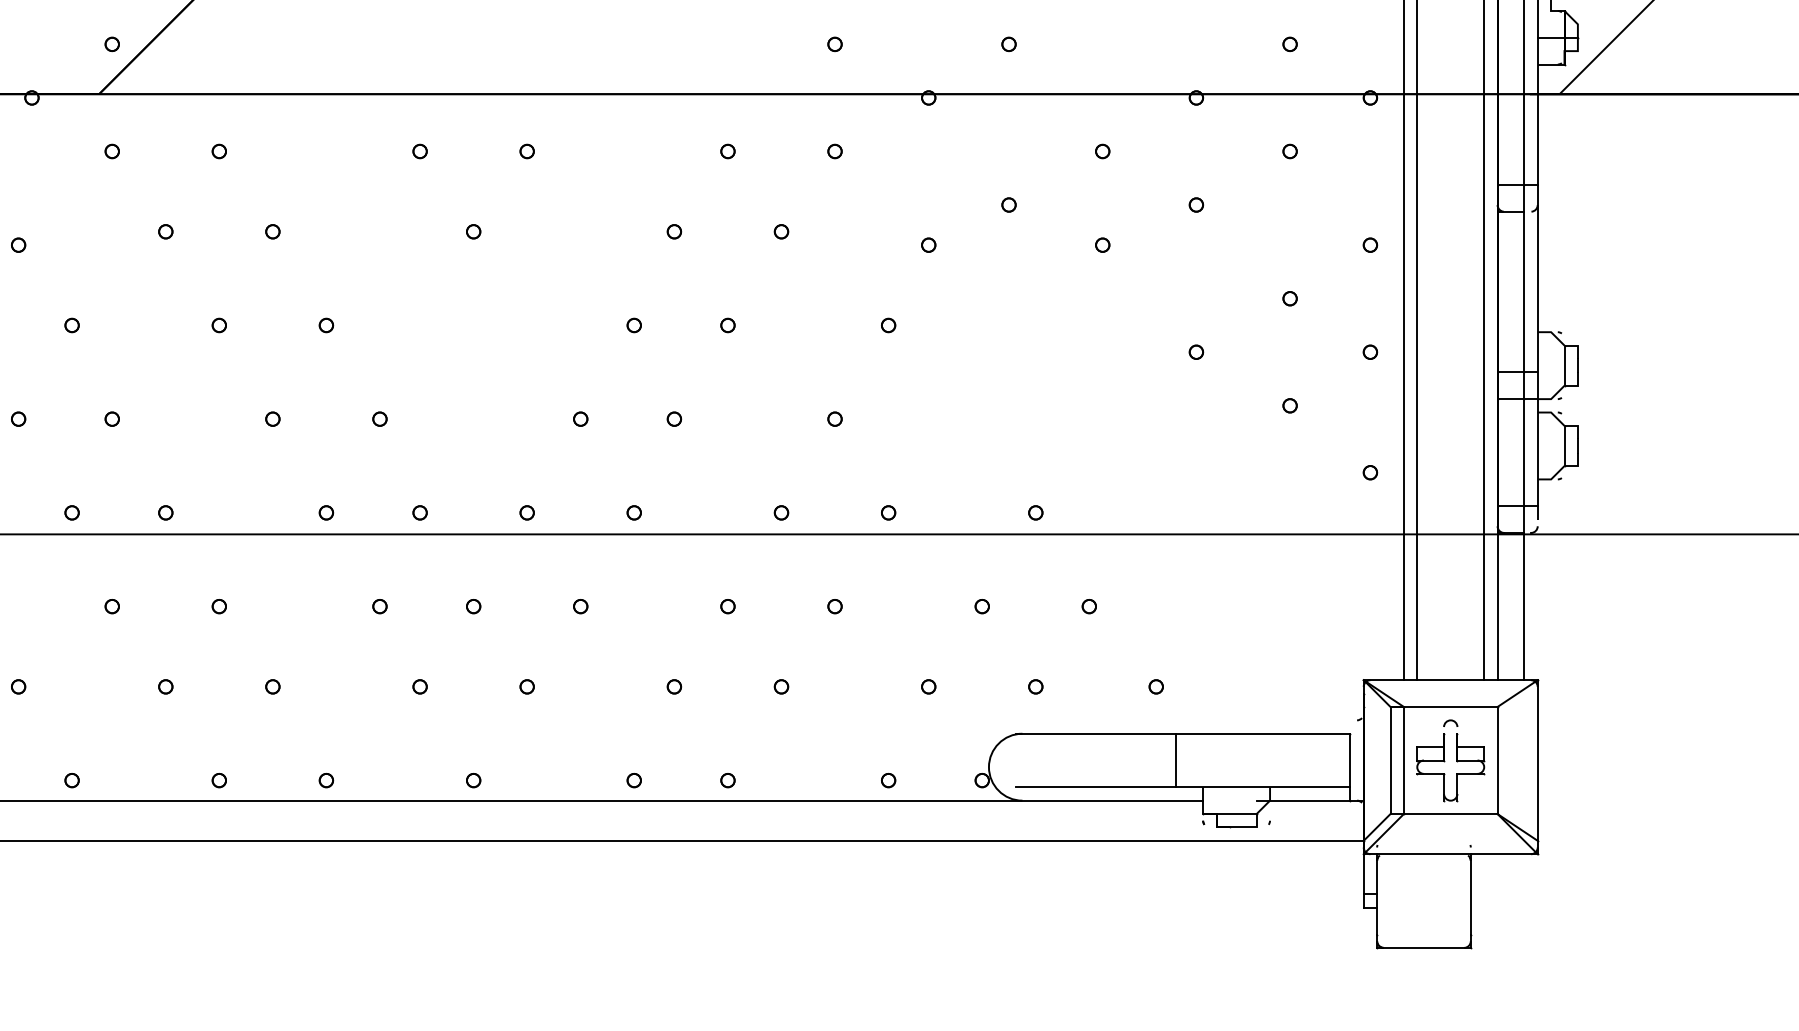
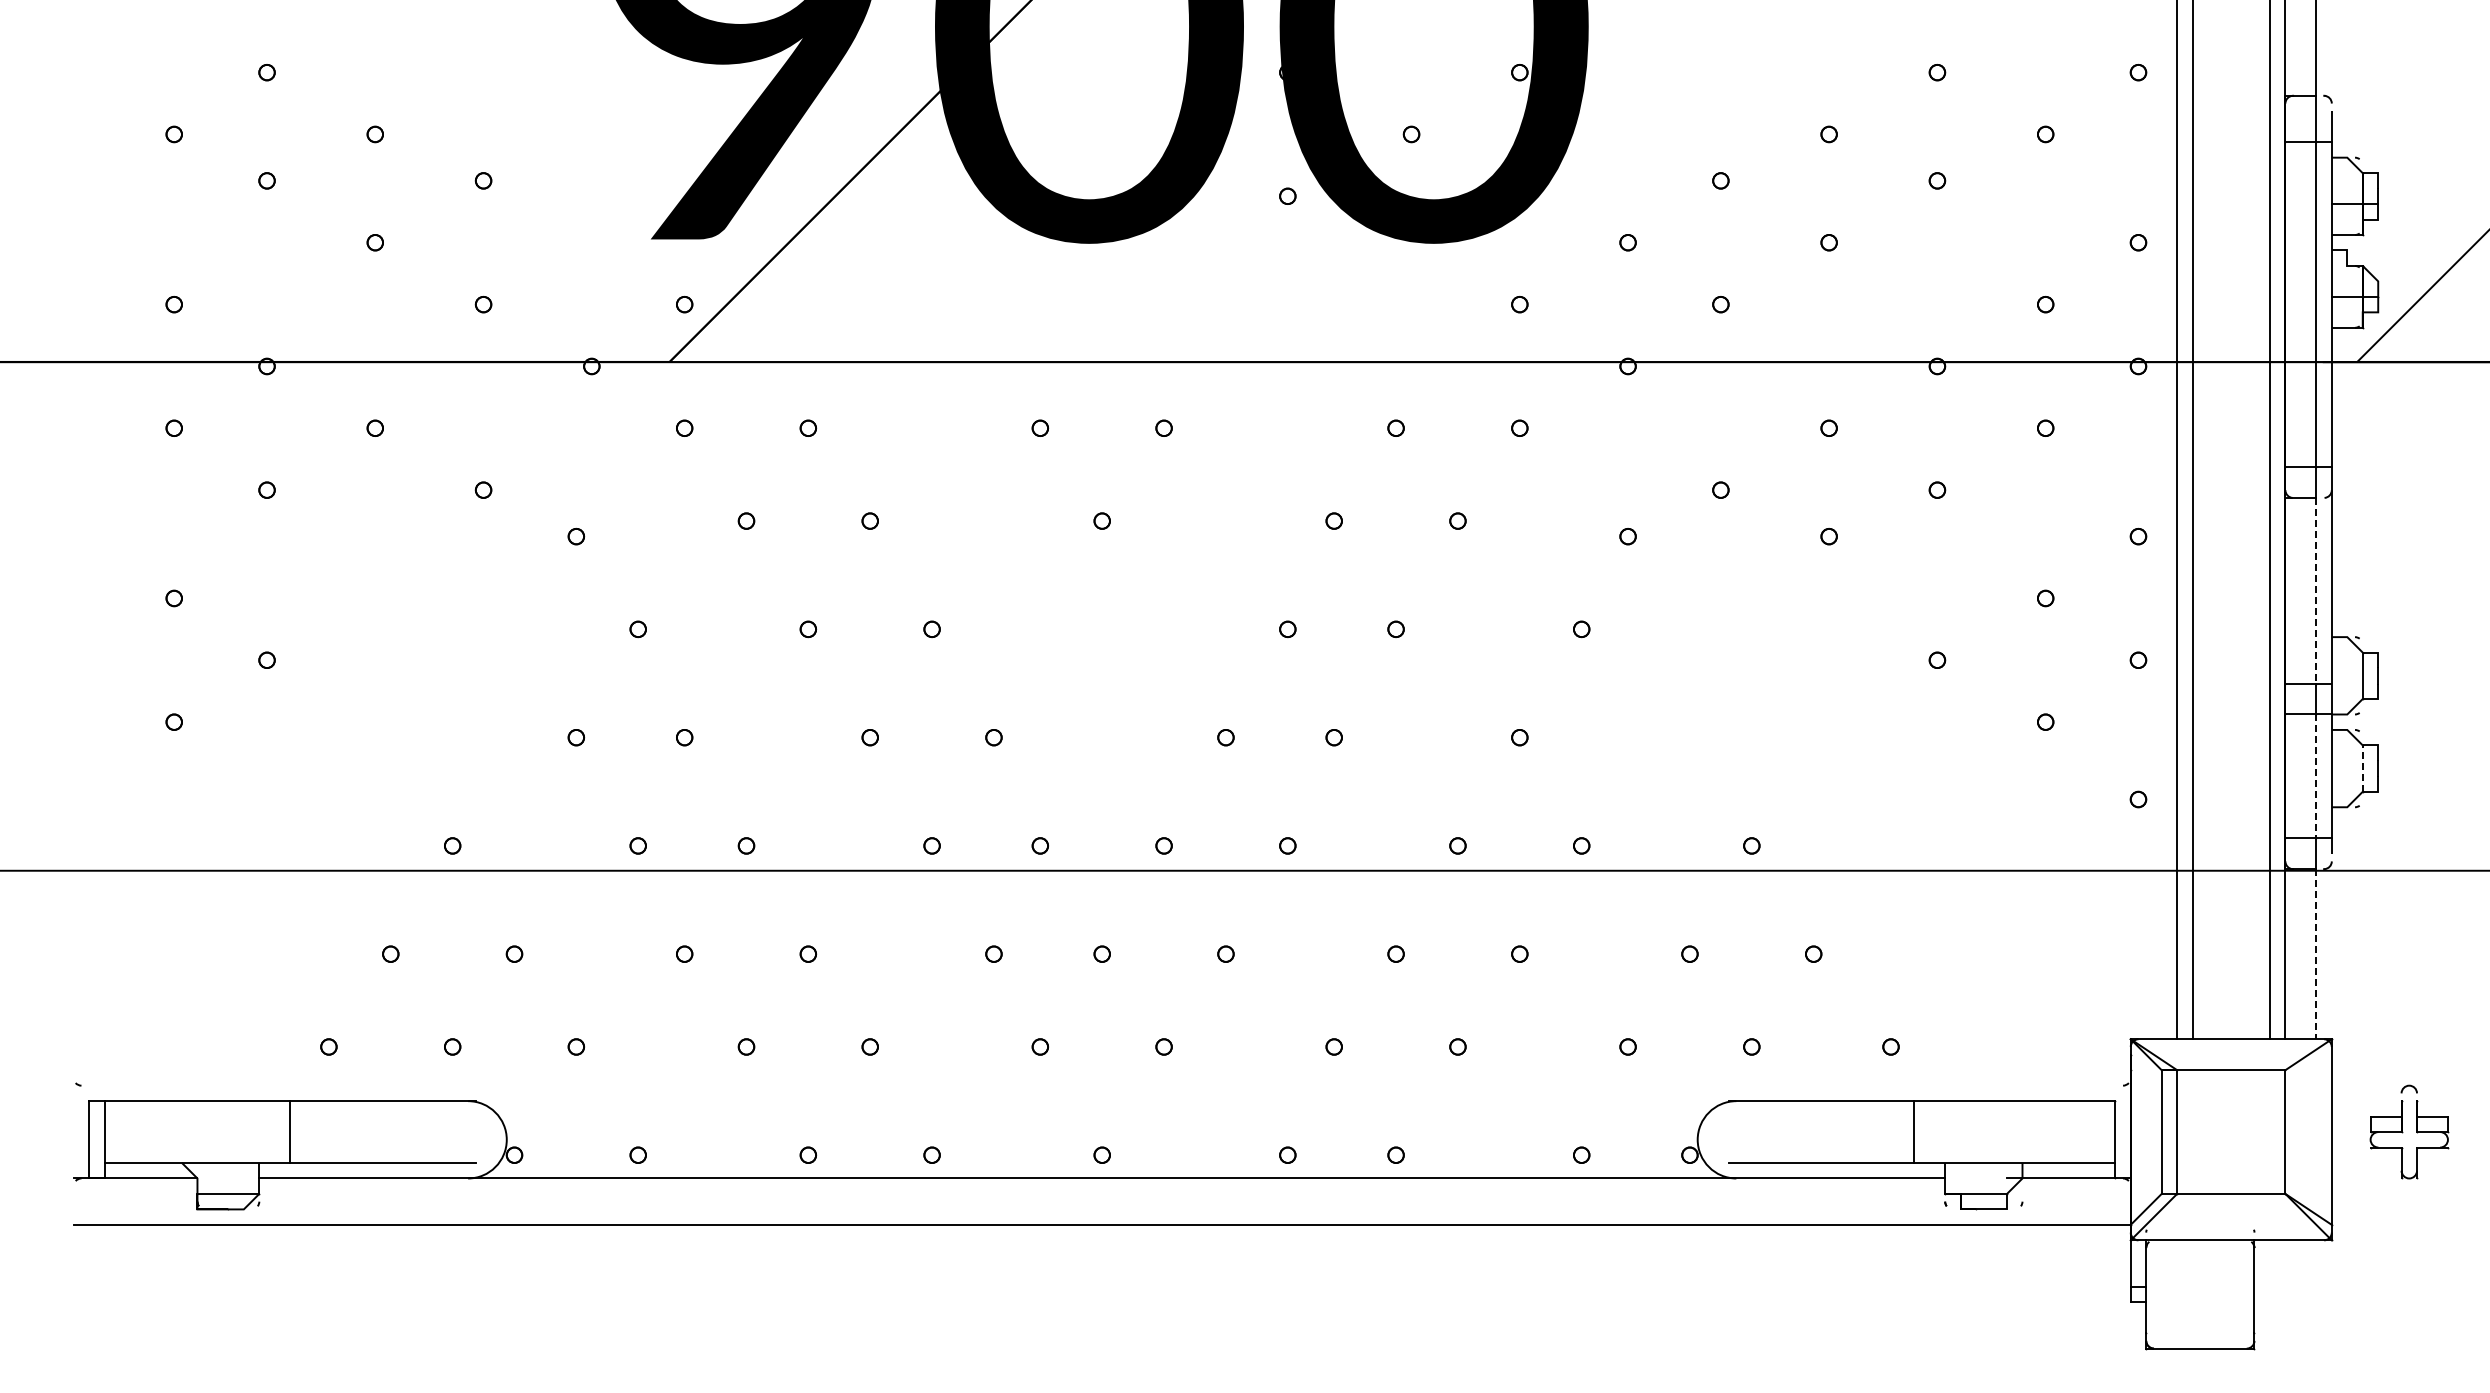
line: (1524, 291) -> (2316, 590), solid -> dashed
line: (1564, 445) -> (2362, 768), solid -> dashed
line: (1524, 452) -> (2316, 776), solid -> dashed
line: (1524, 606) -> (2316, 954), solid -> dashed
part: (1445, 760) -> (2403, 1132), moved

